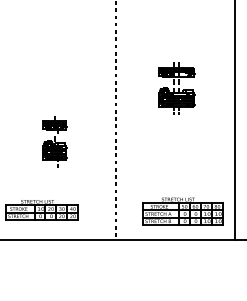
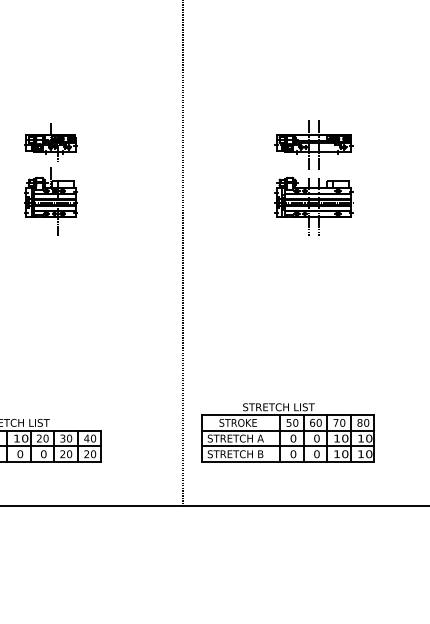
part: (54, 141) -> (50, 178), moved
part: (182, 211) -> (287, 433), moved

